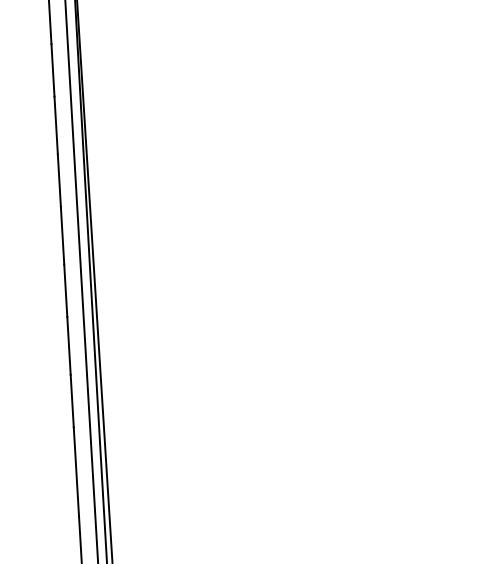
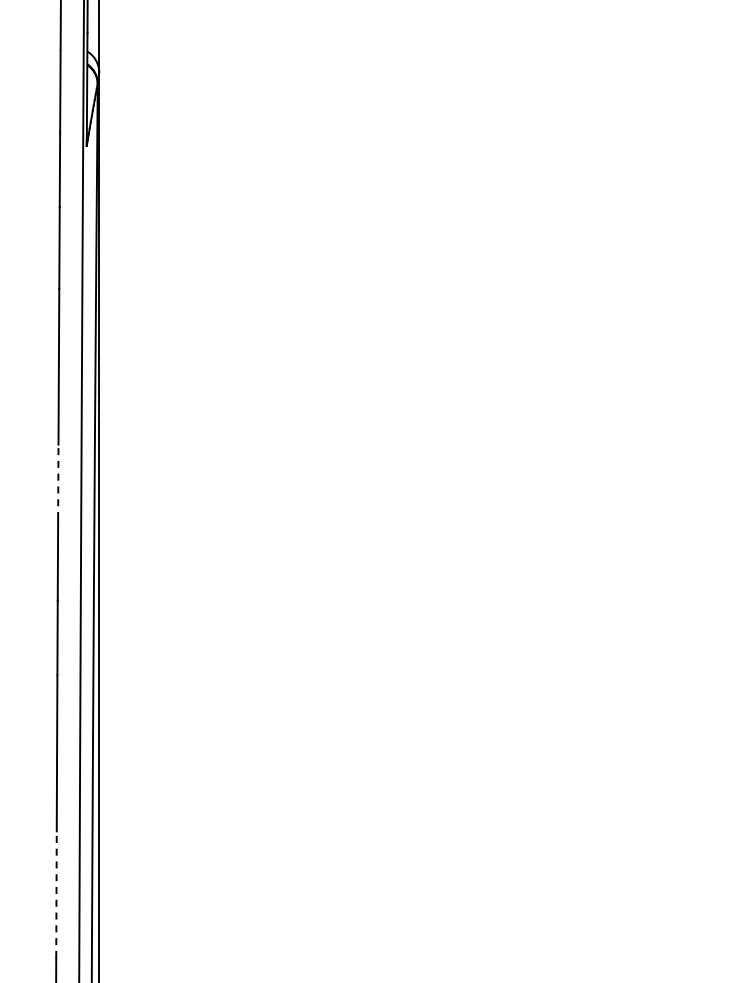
line: (59, 180) -> (58, 481), solid -> dashed
line: (76, 471) -> (56, 894), solid -> dashed

